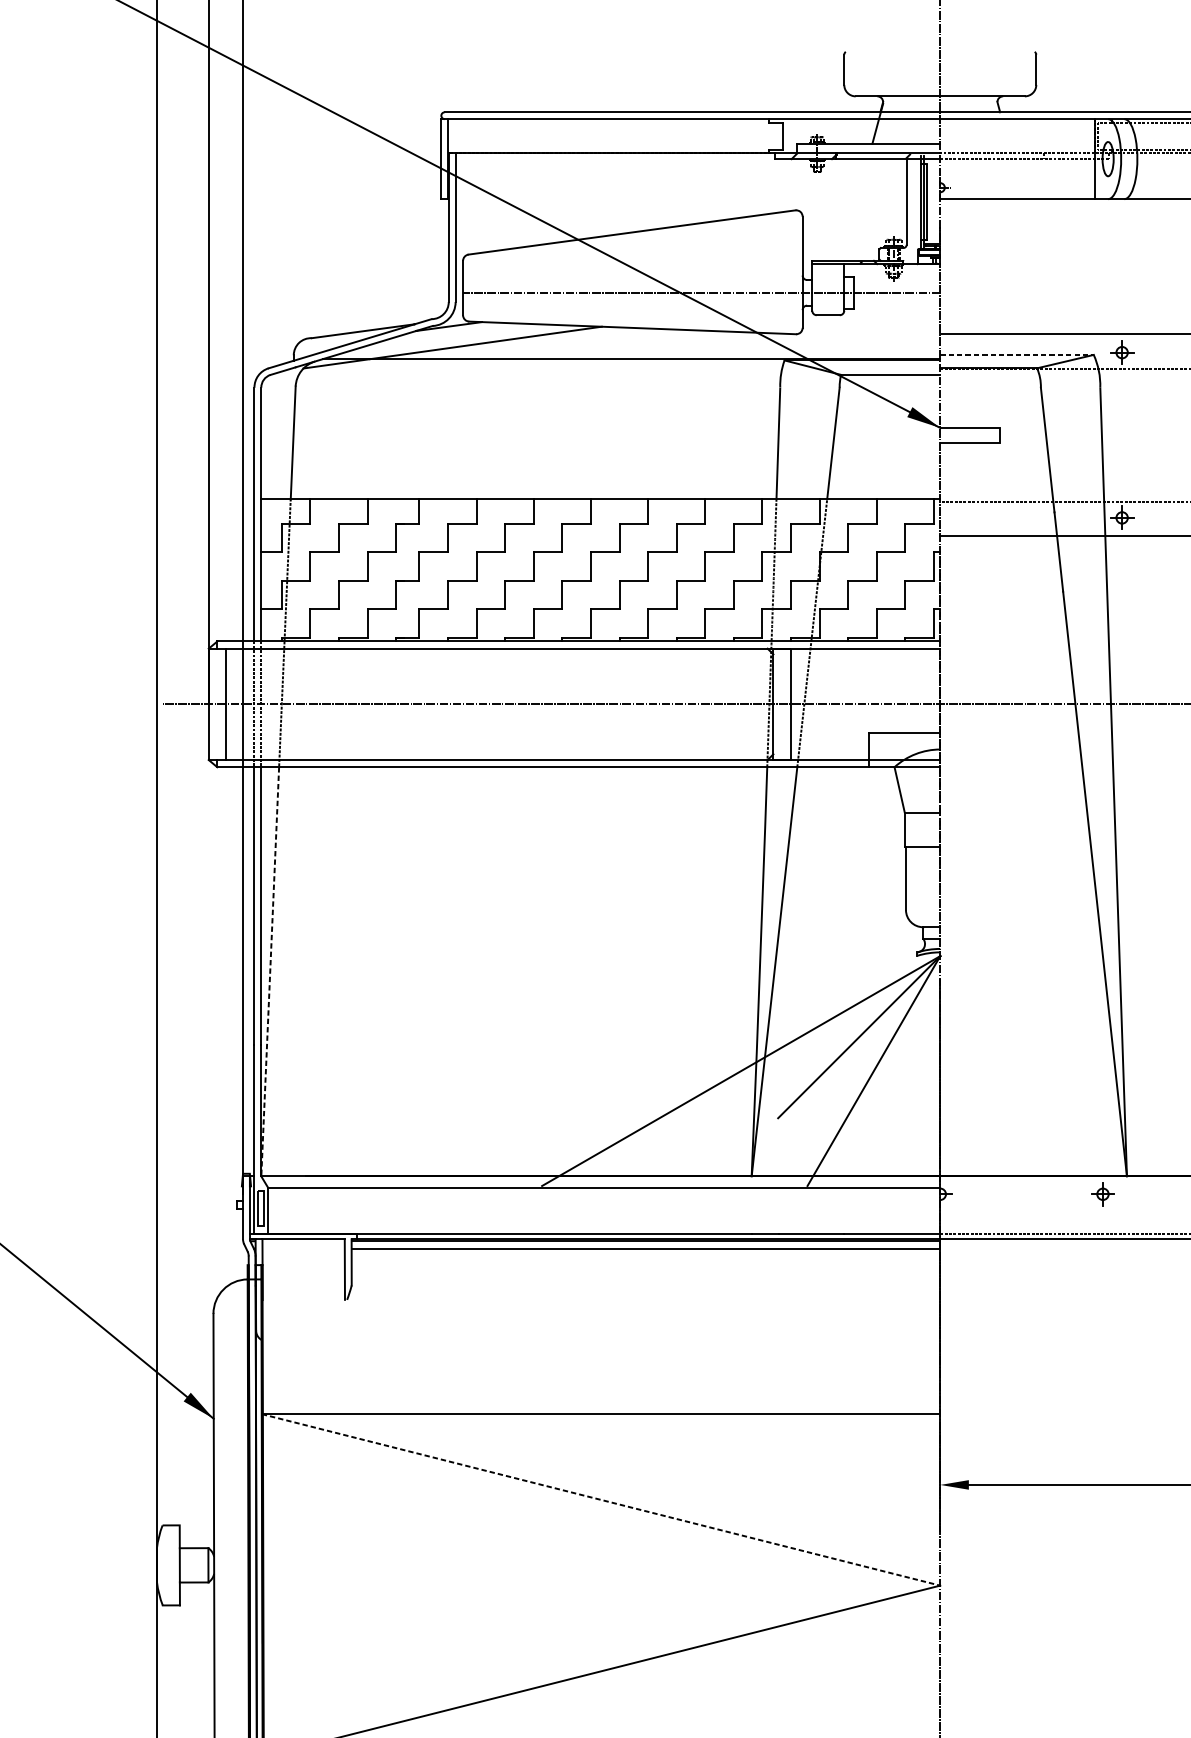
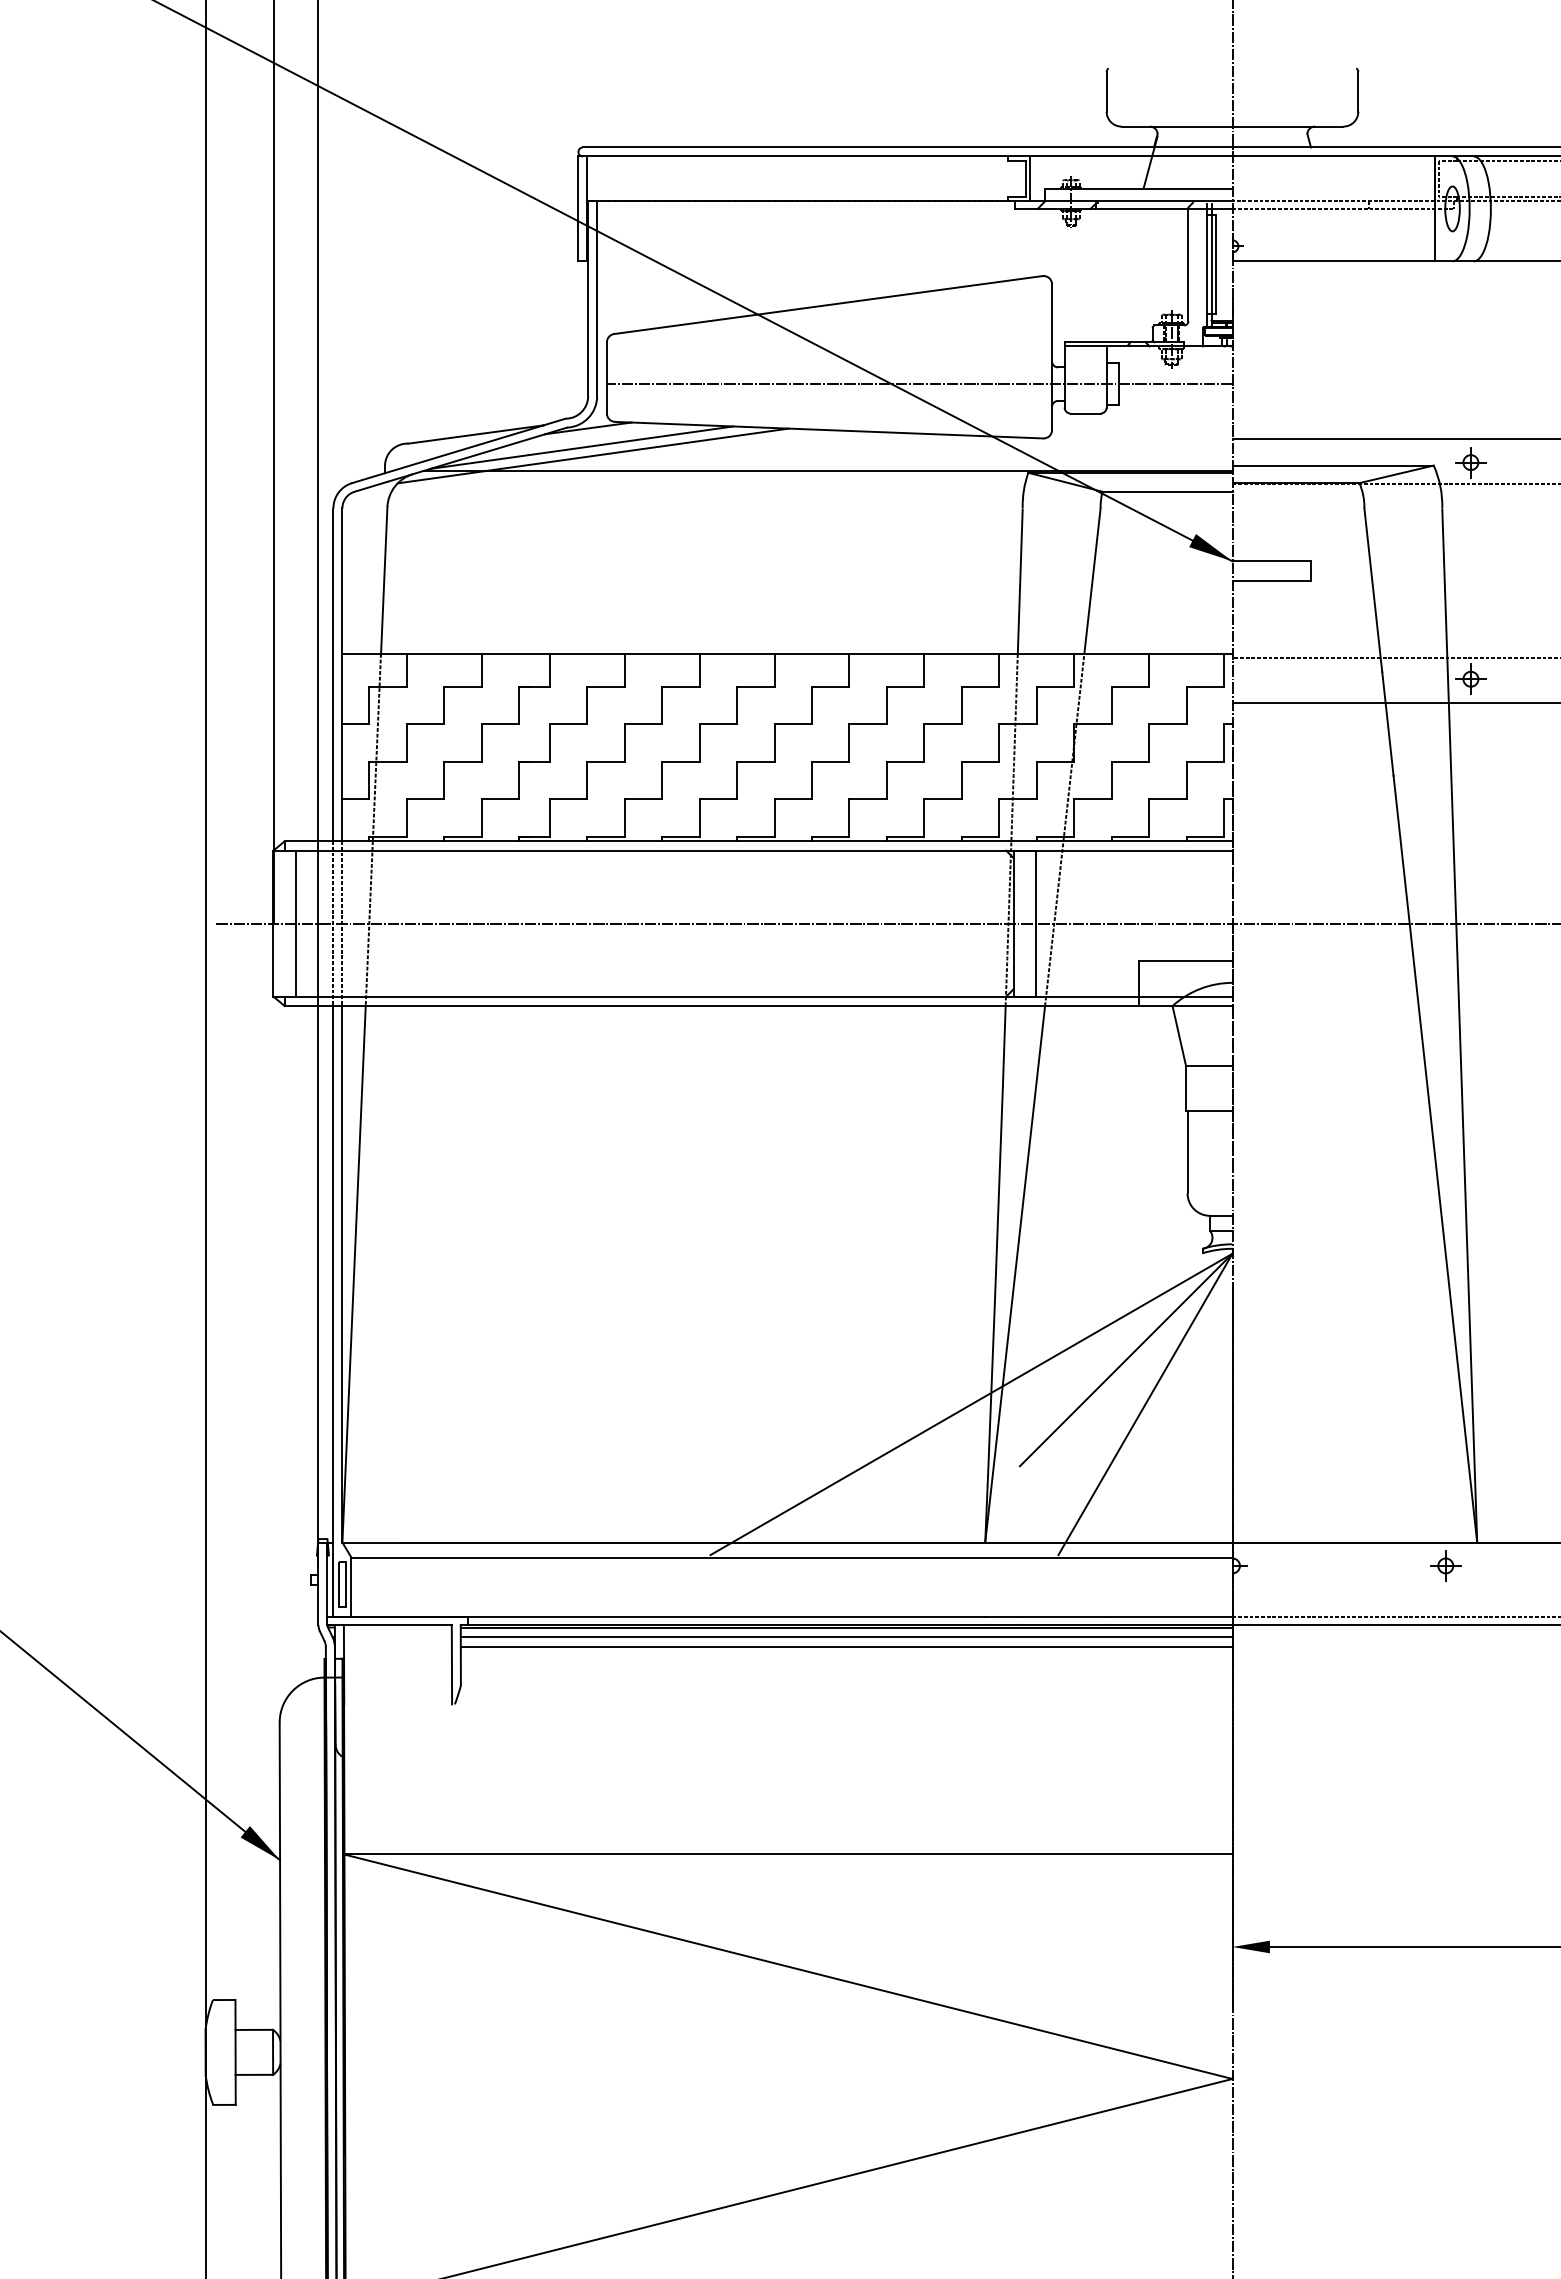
line: (786, 135) -> (1030, 178), added
line: (443, 341) -> (581, 447), added
line: (1017, 354) -> (1333, 465), dashed -> solid
line: (270, 971) -> (354, 1274), dashed -> solid
line: (645, 1256) -> (846, 1647), added
line: (600, 1499) -> (787, 1966), dashed -> solid

